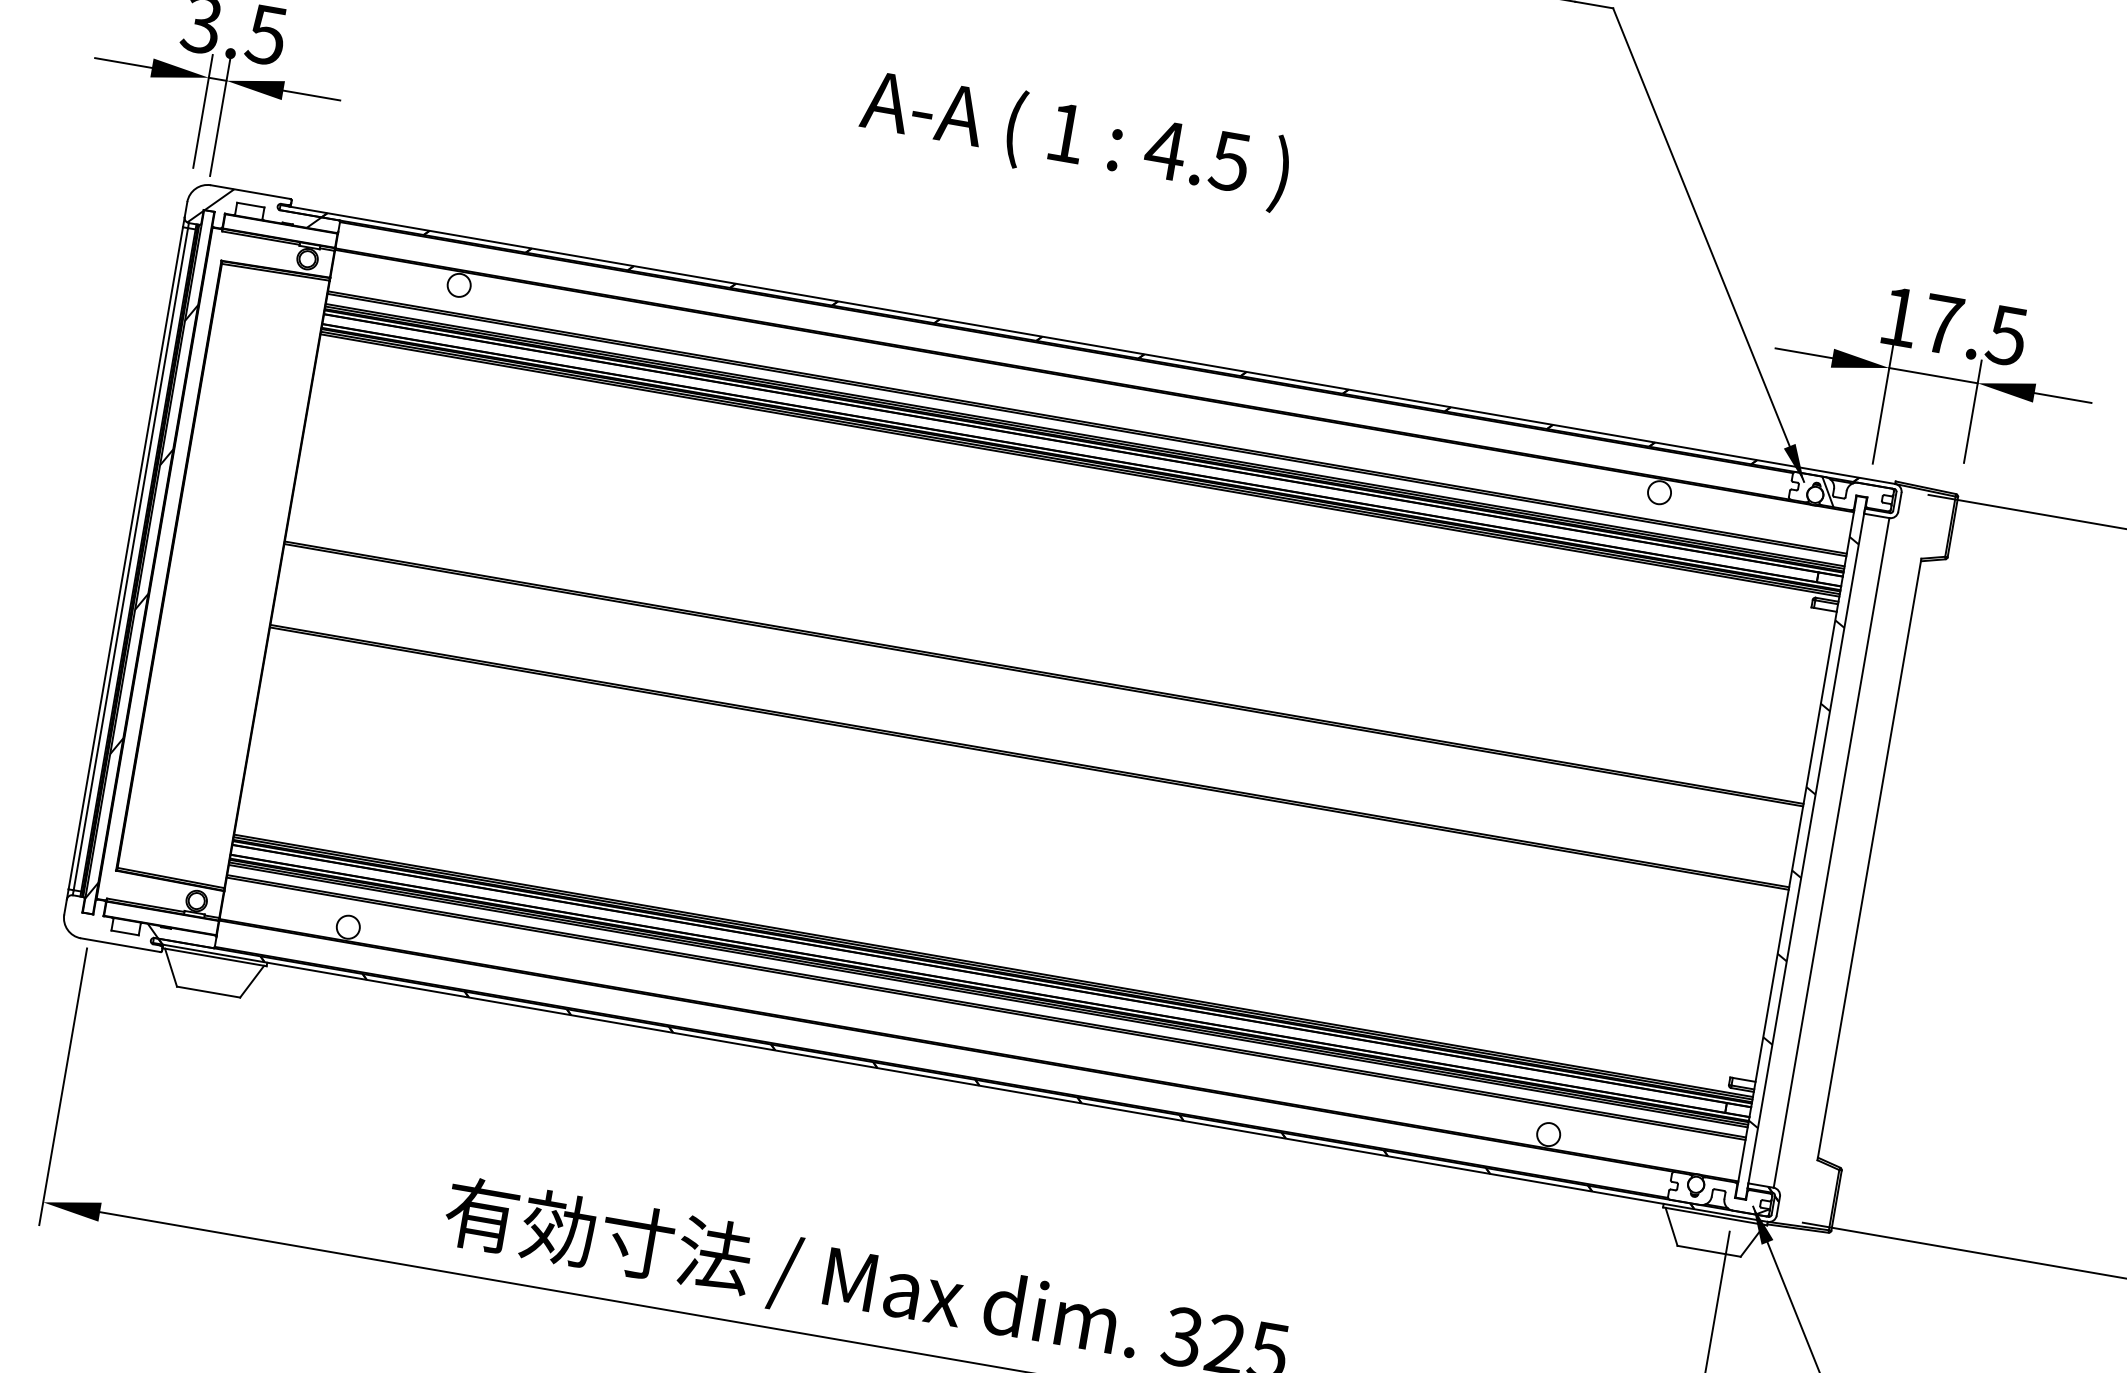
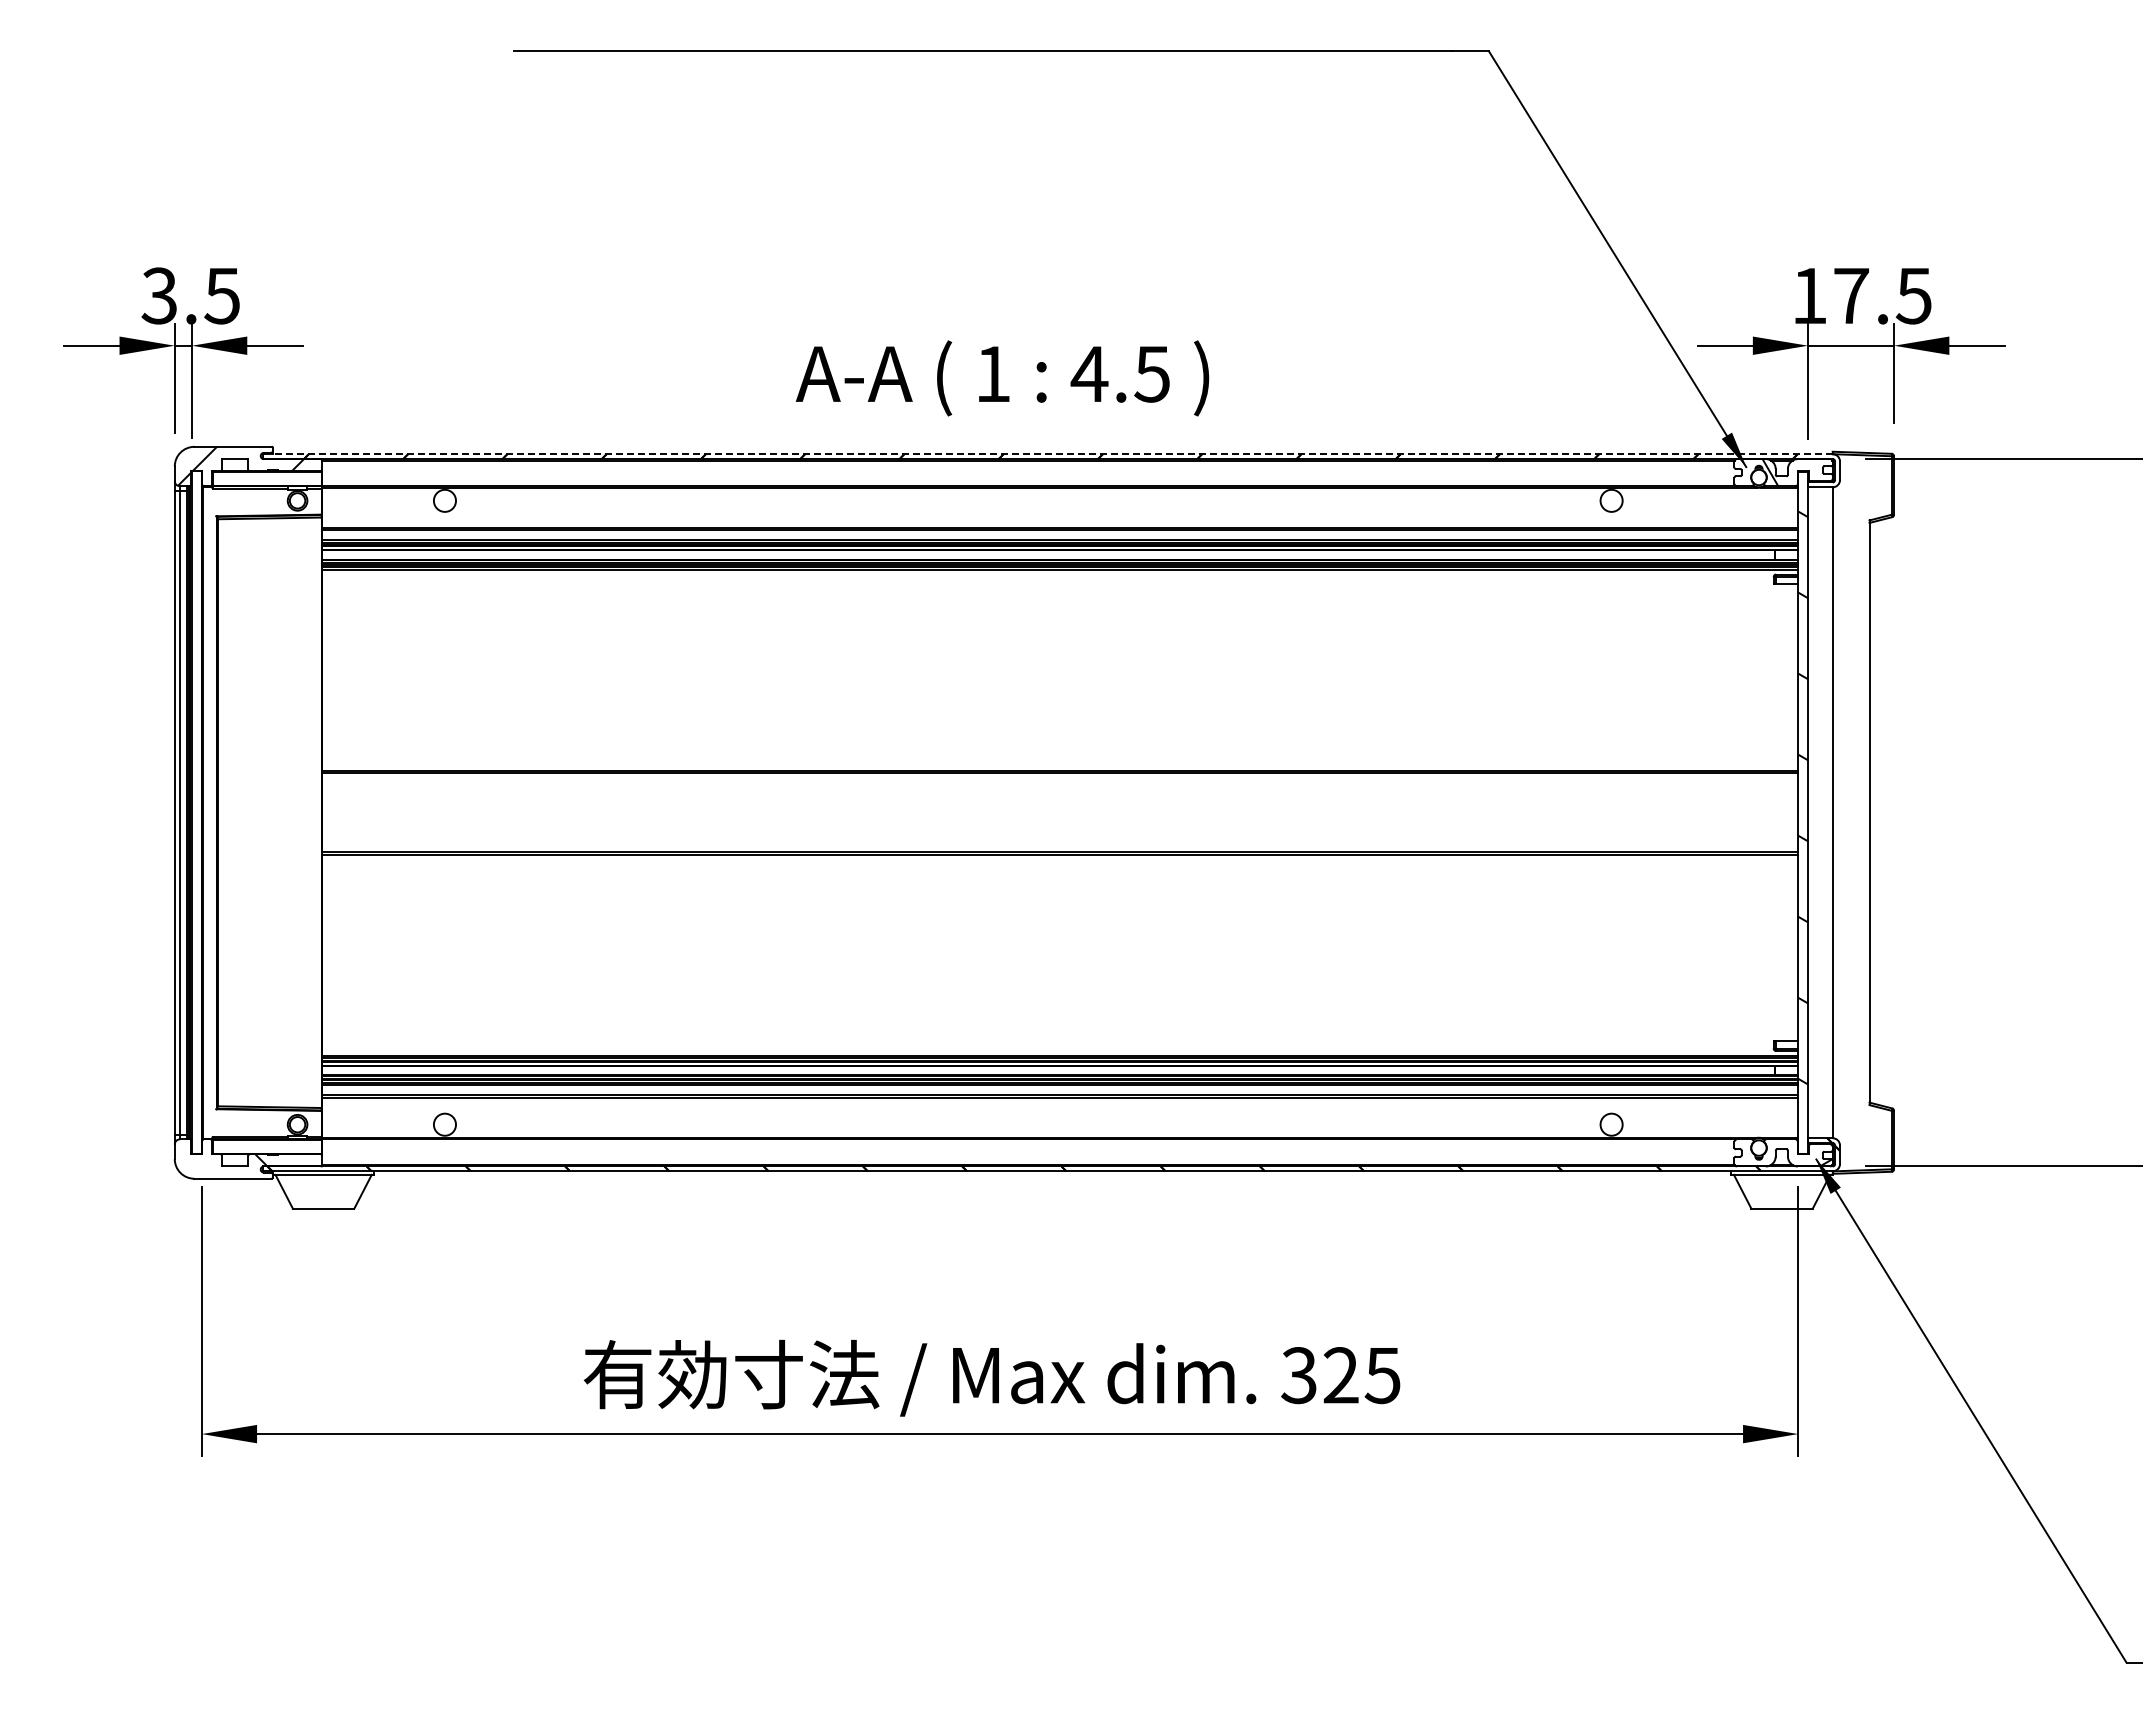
text: (1075, 139) -> (1002, 378), moved
line: (1087, 344) -> (1047, 454), solid -> dashed
hatch: (141, 601) -> (196, 851), removed

